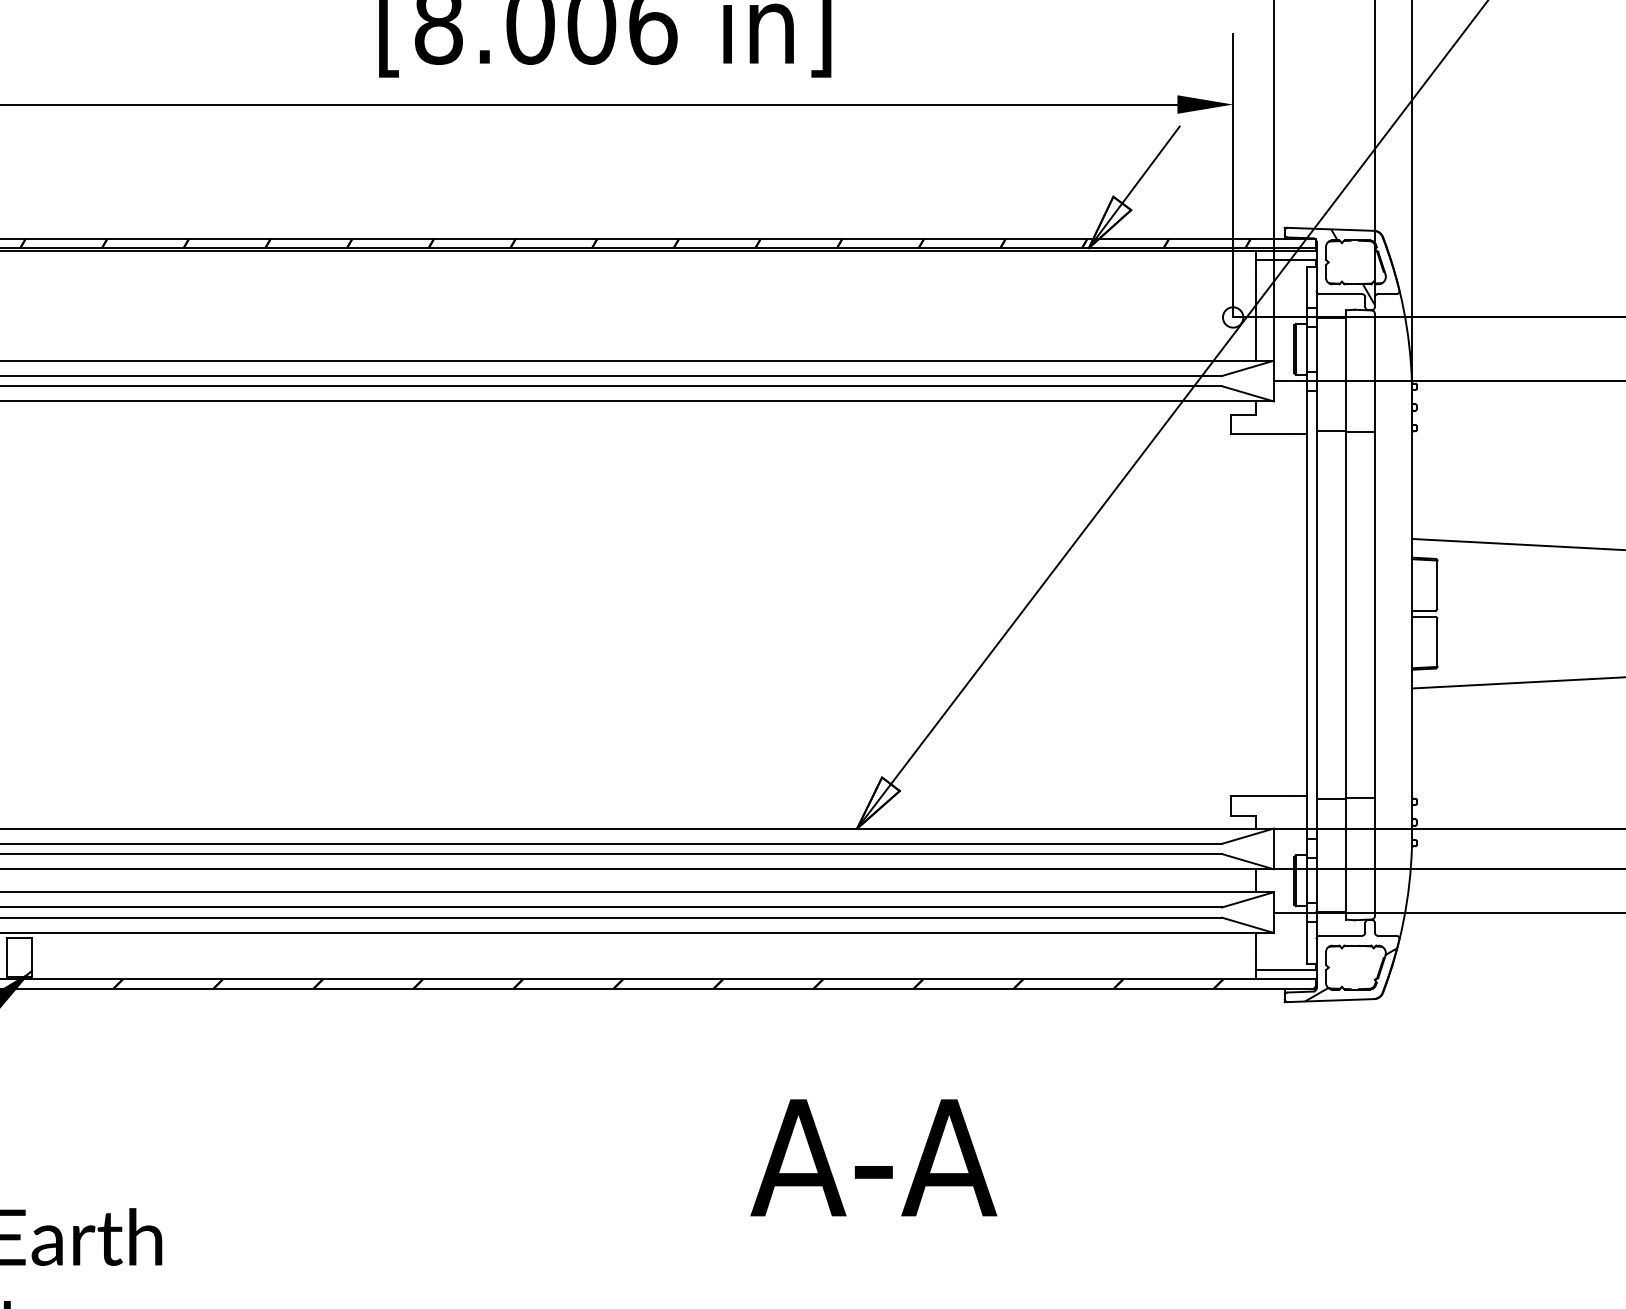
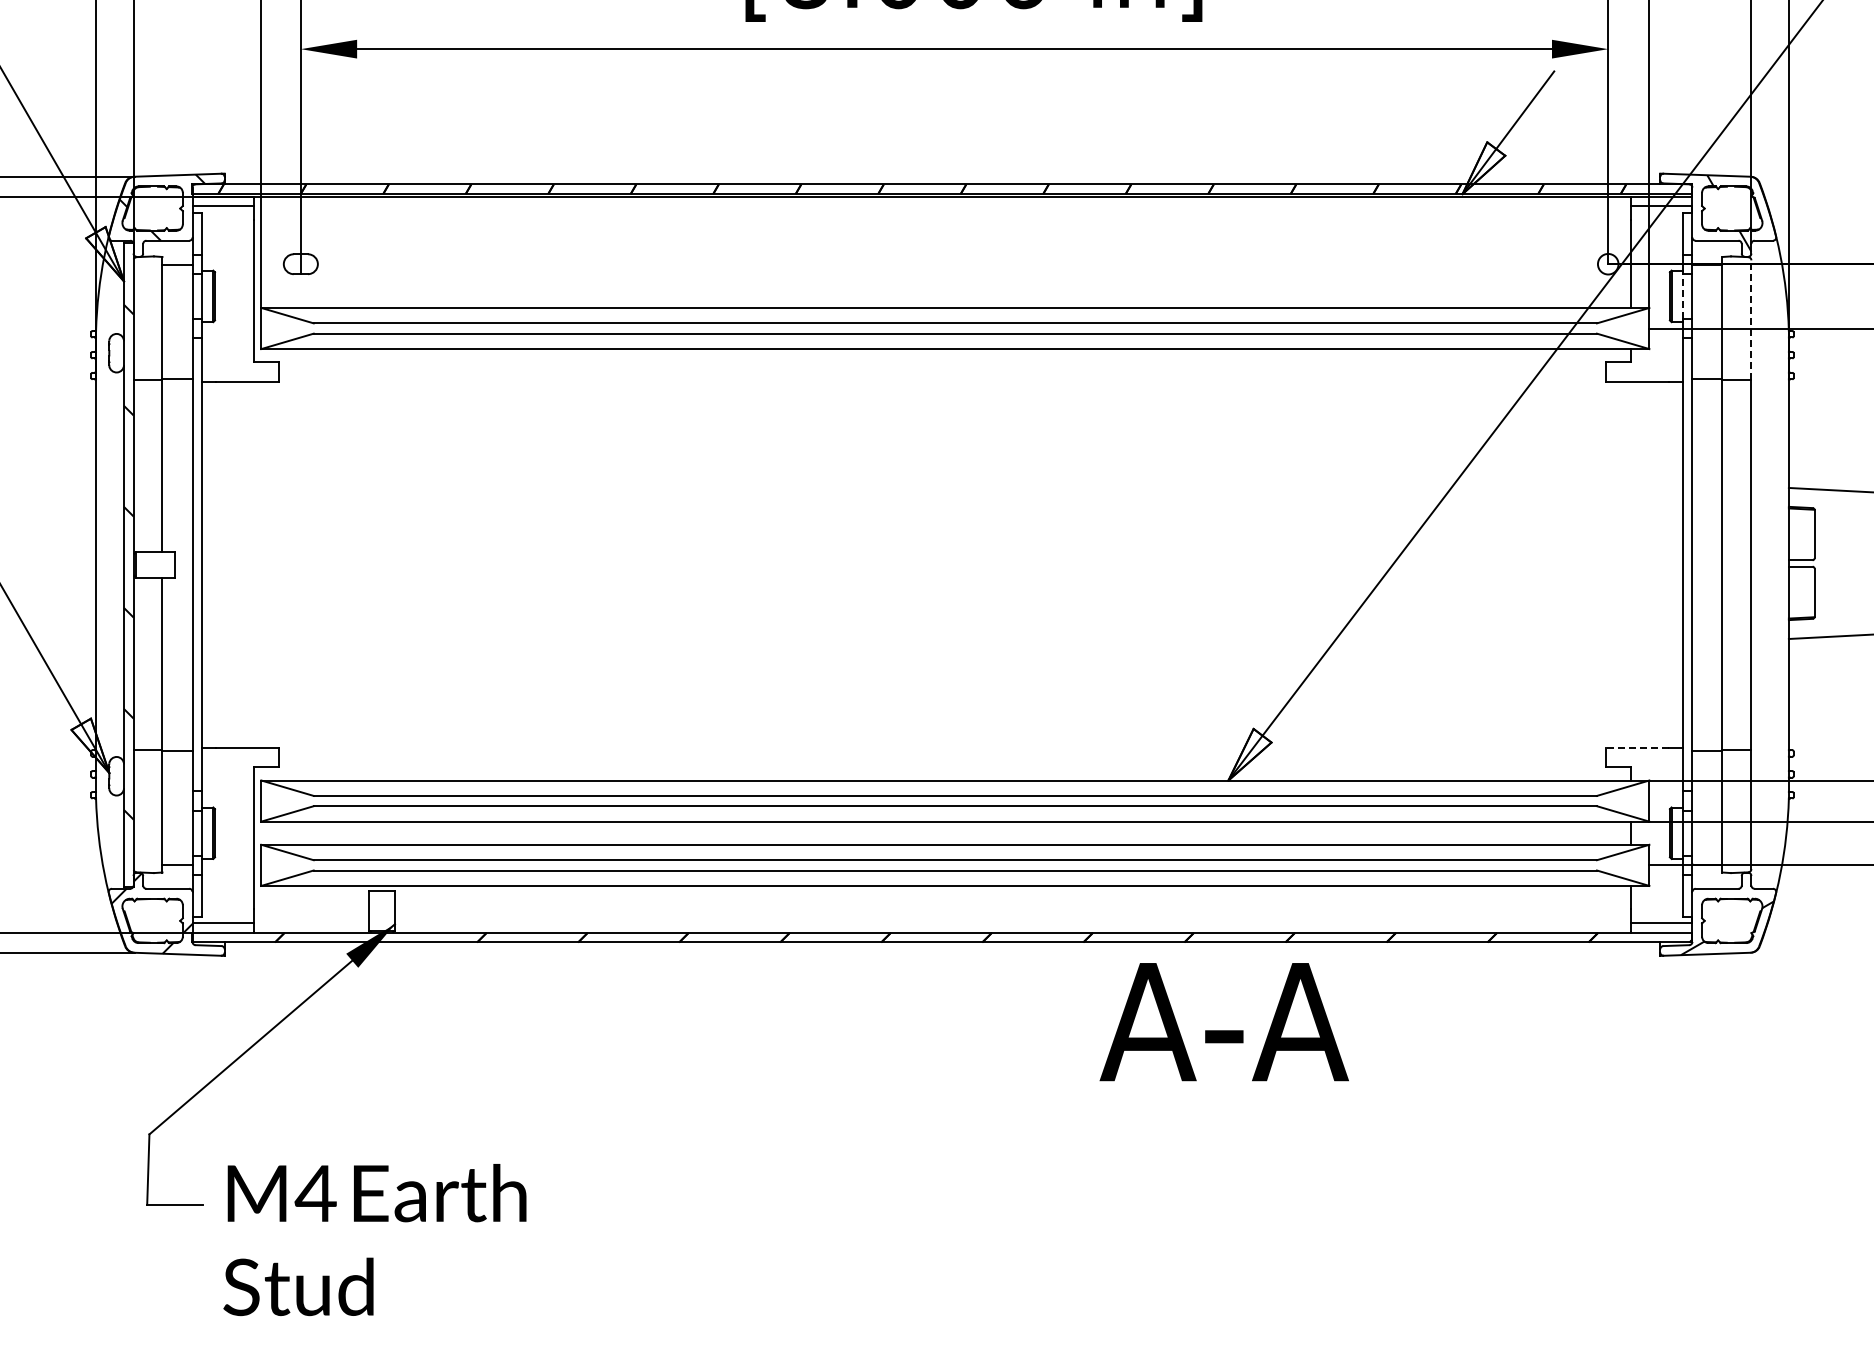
line: (1306, 349) -> (1682, 296), solid -> dashed
line: (1374, 373) -> (1751, 320), solid -> dashed
line: (1262, 796) -> (1637, 748), solid -> dashed
text: (873, 1158) -> (1223, 1022), moved

